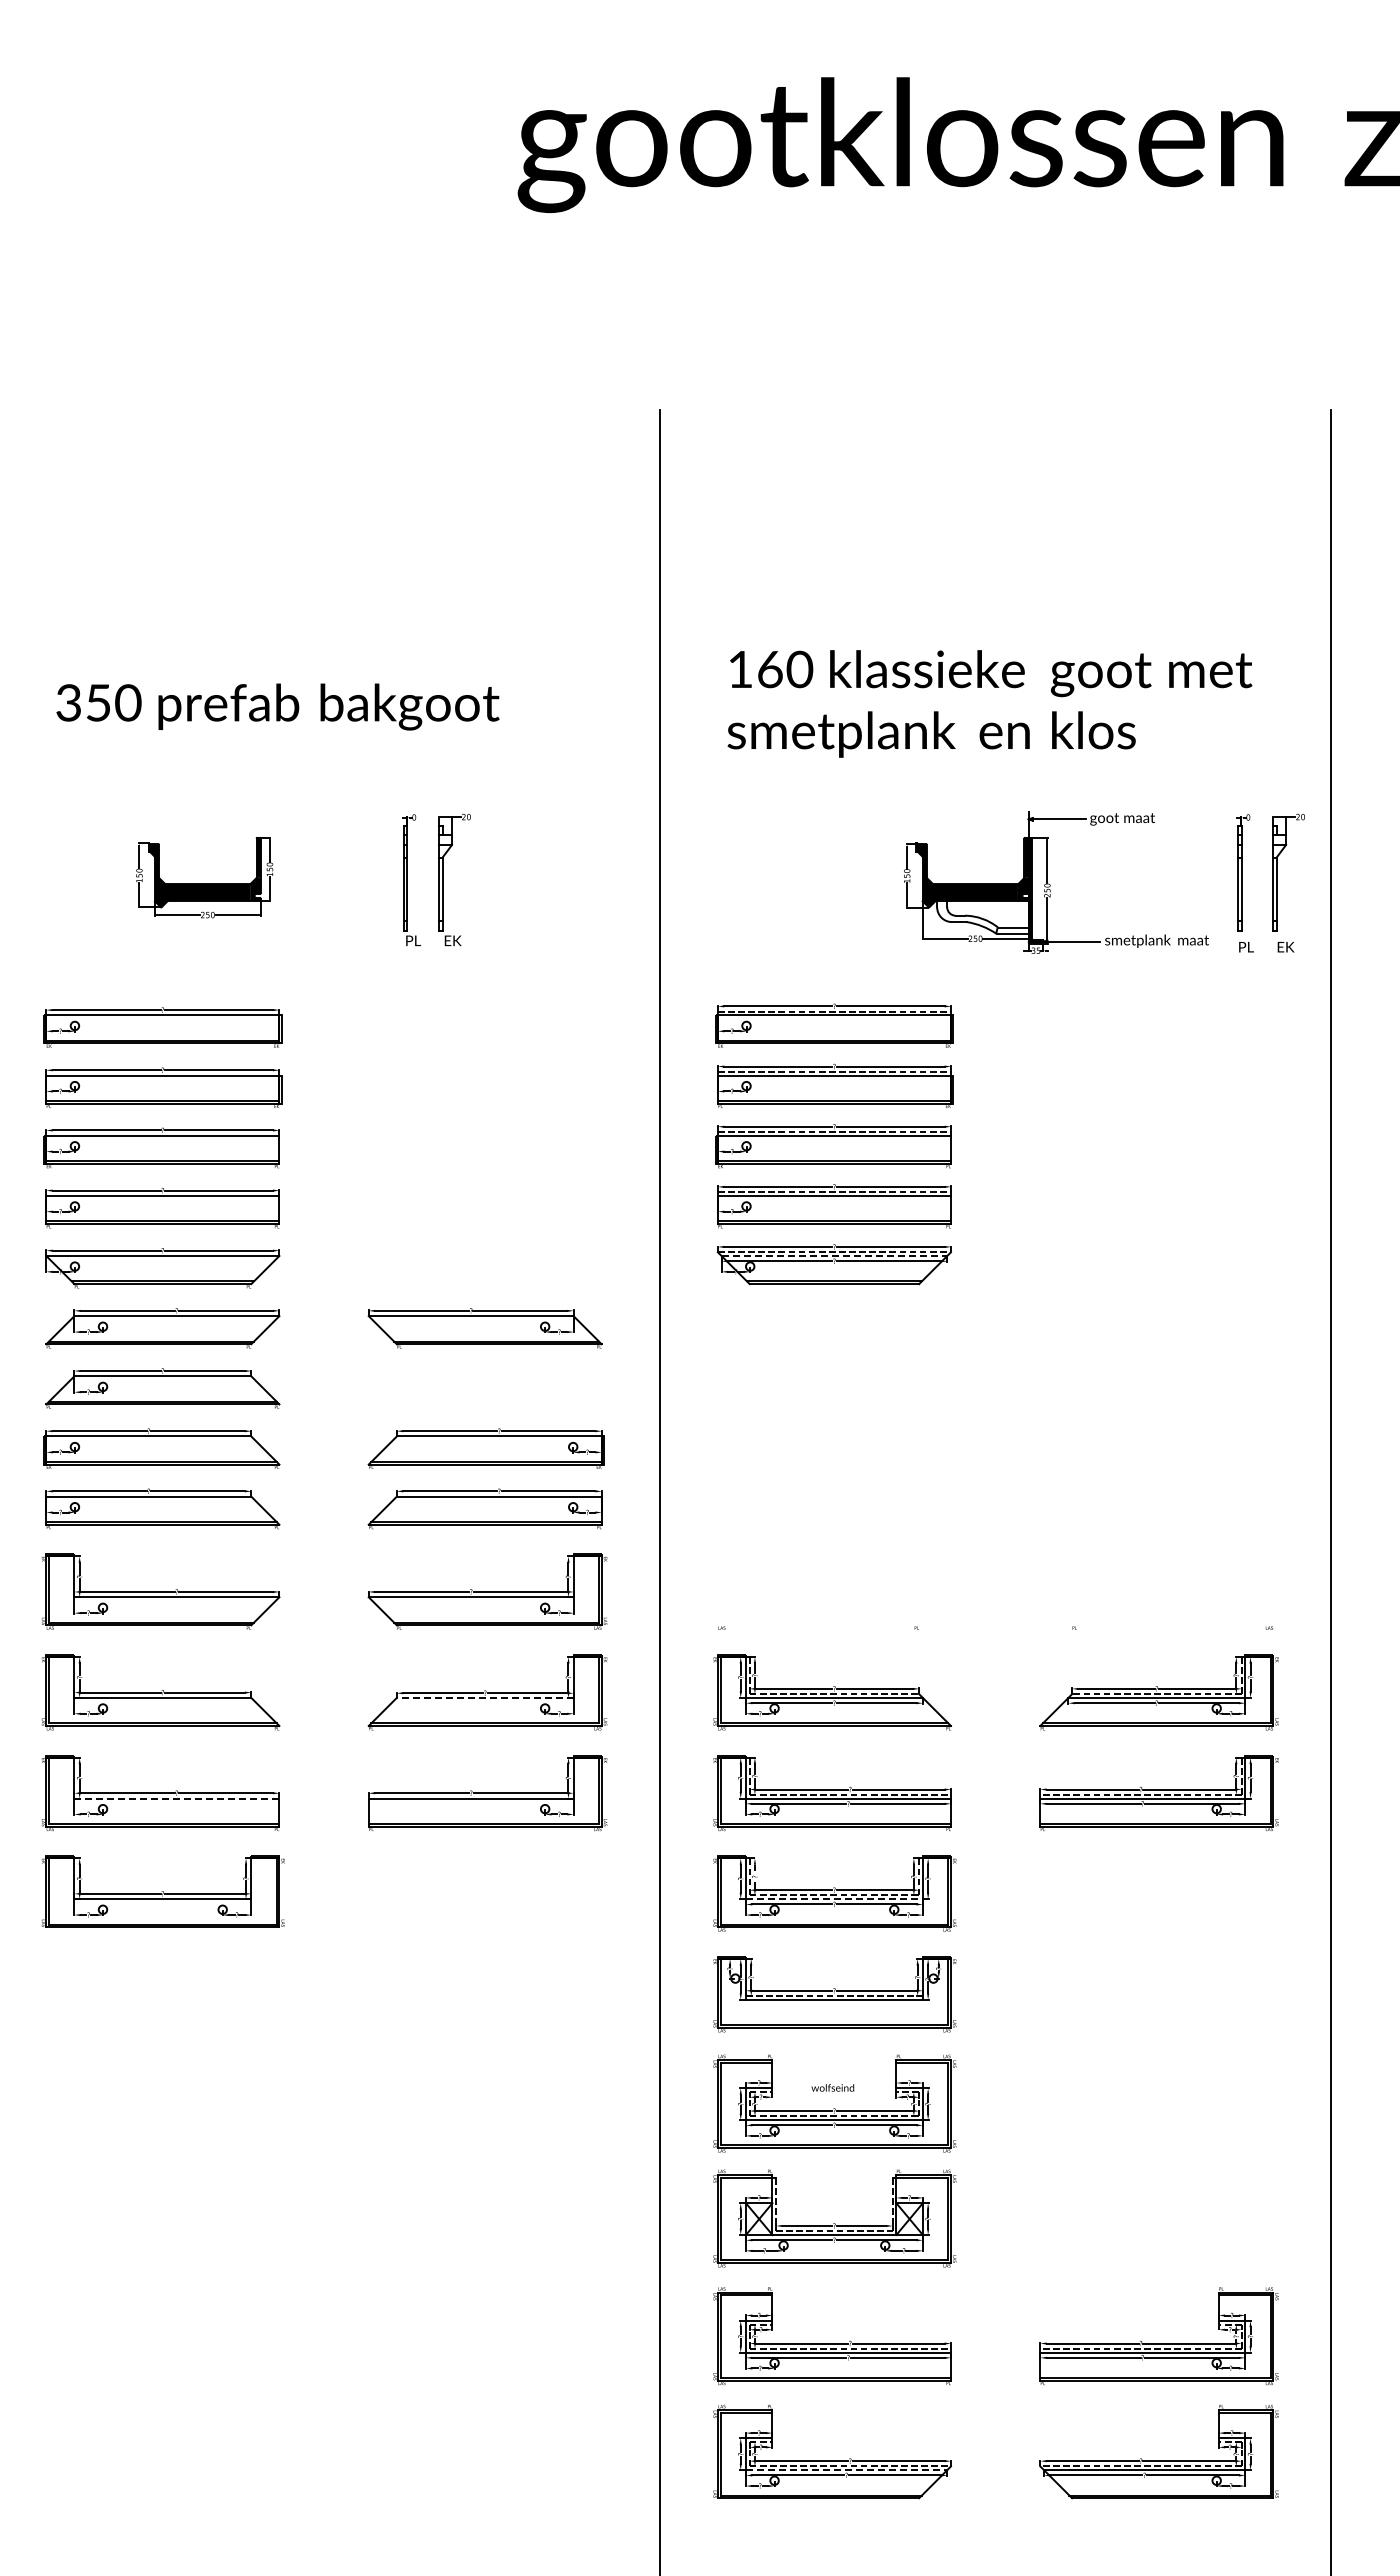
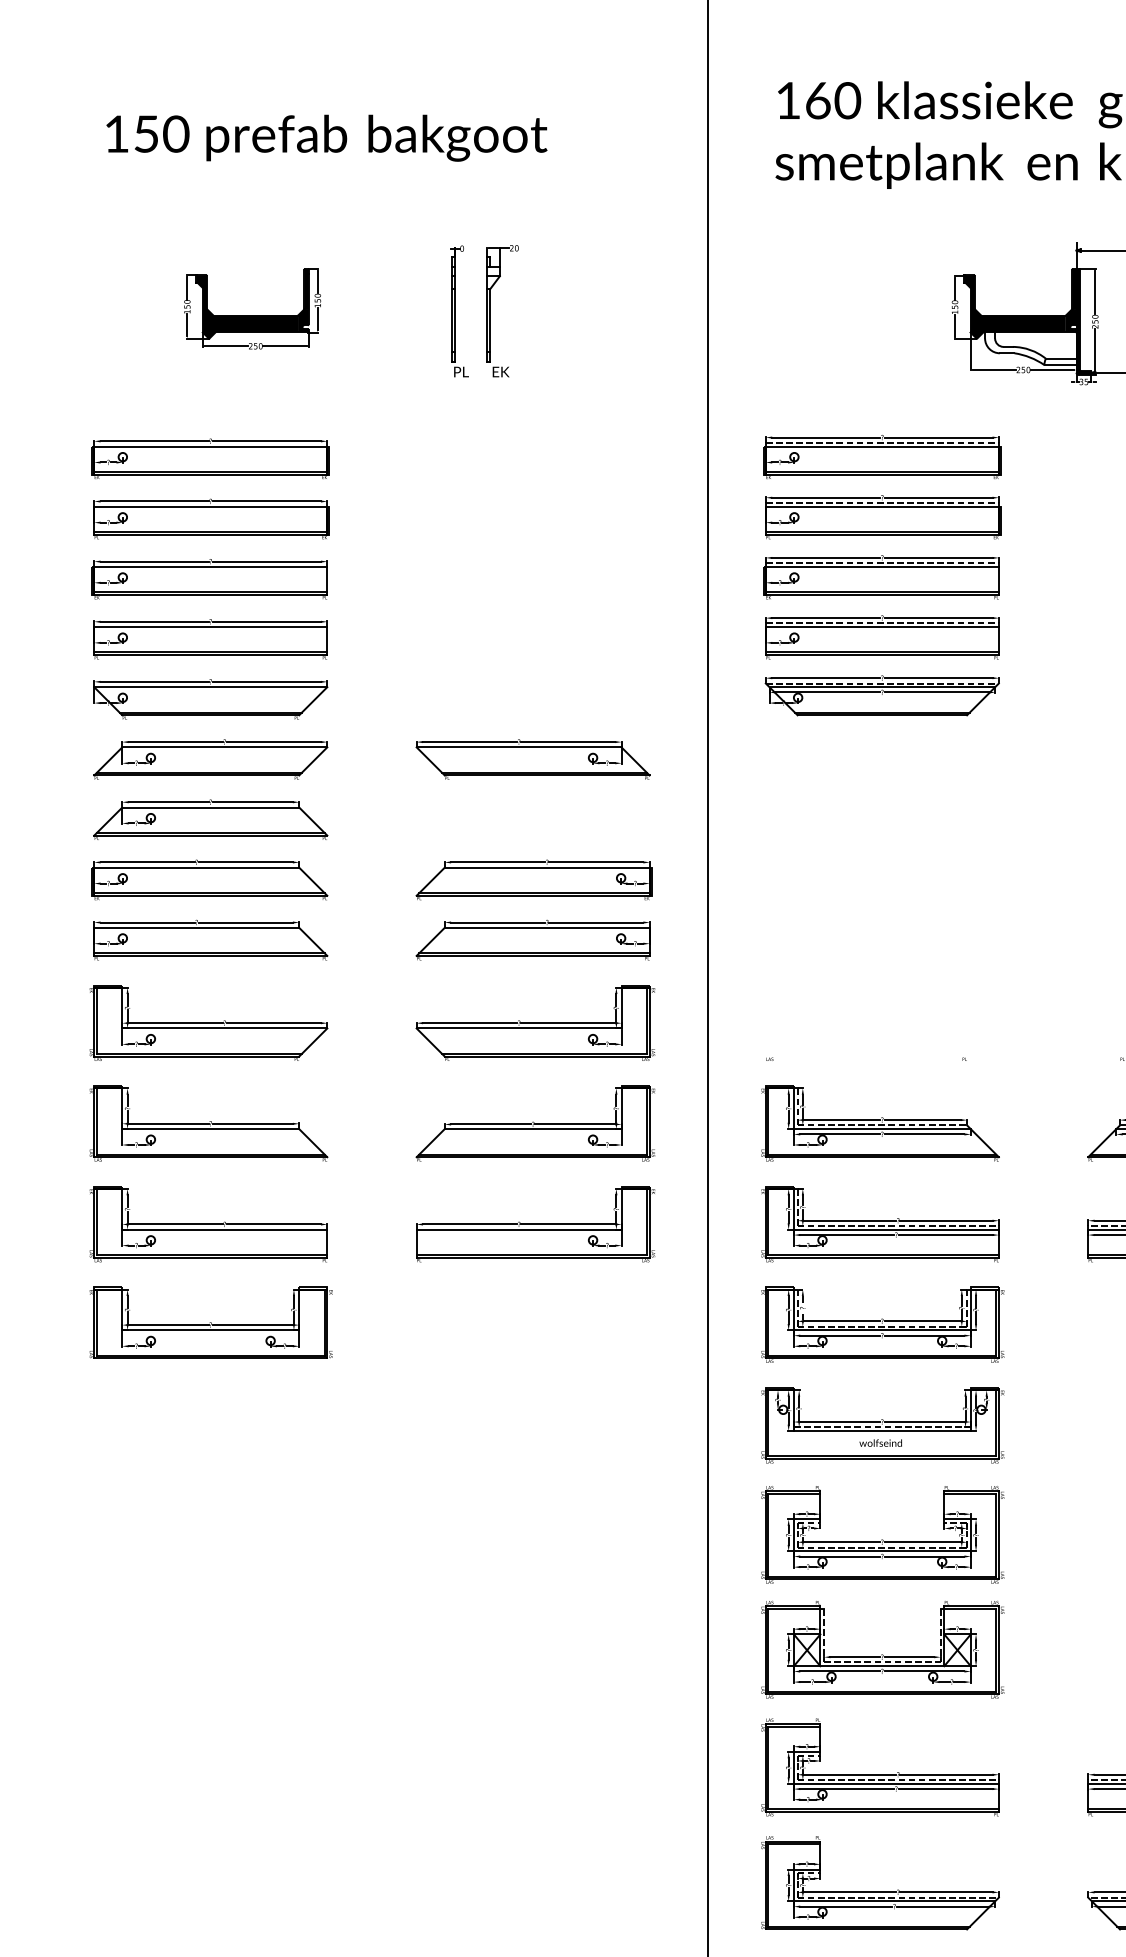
text: (68, 702) -> (116, 133), 350 -> 150
line: (834, 1256) -> (882, 687), dashed -> solid
line: (484, 1697) -> (532, 1128), dashed -> solid
line: (177, 1798) -> (225, 1229), dashed -> solid
line: (834, 1899) -> (882, 1330), dashed -> solid
text: (832, 2087) -> (880, 1442), moved
line: (846, 2470) -> (894, 1901), dashed -> solid

